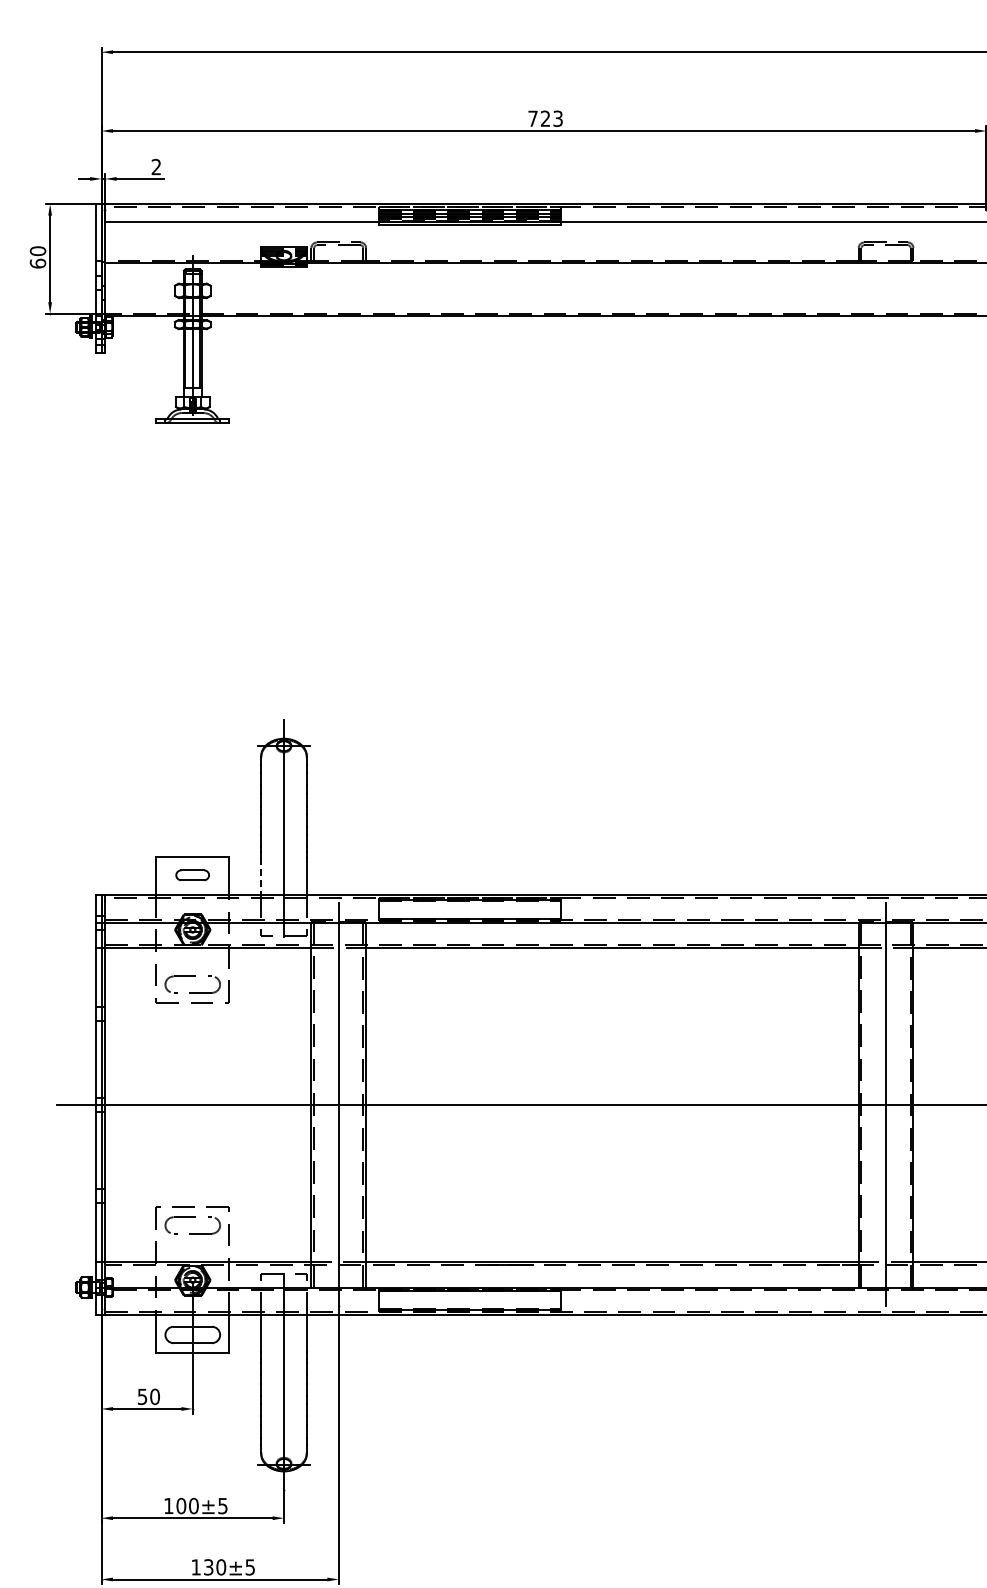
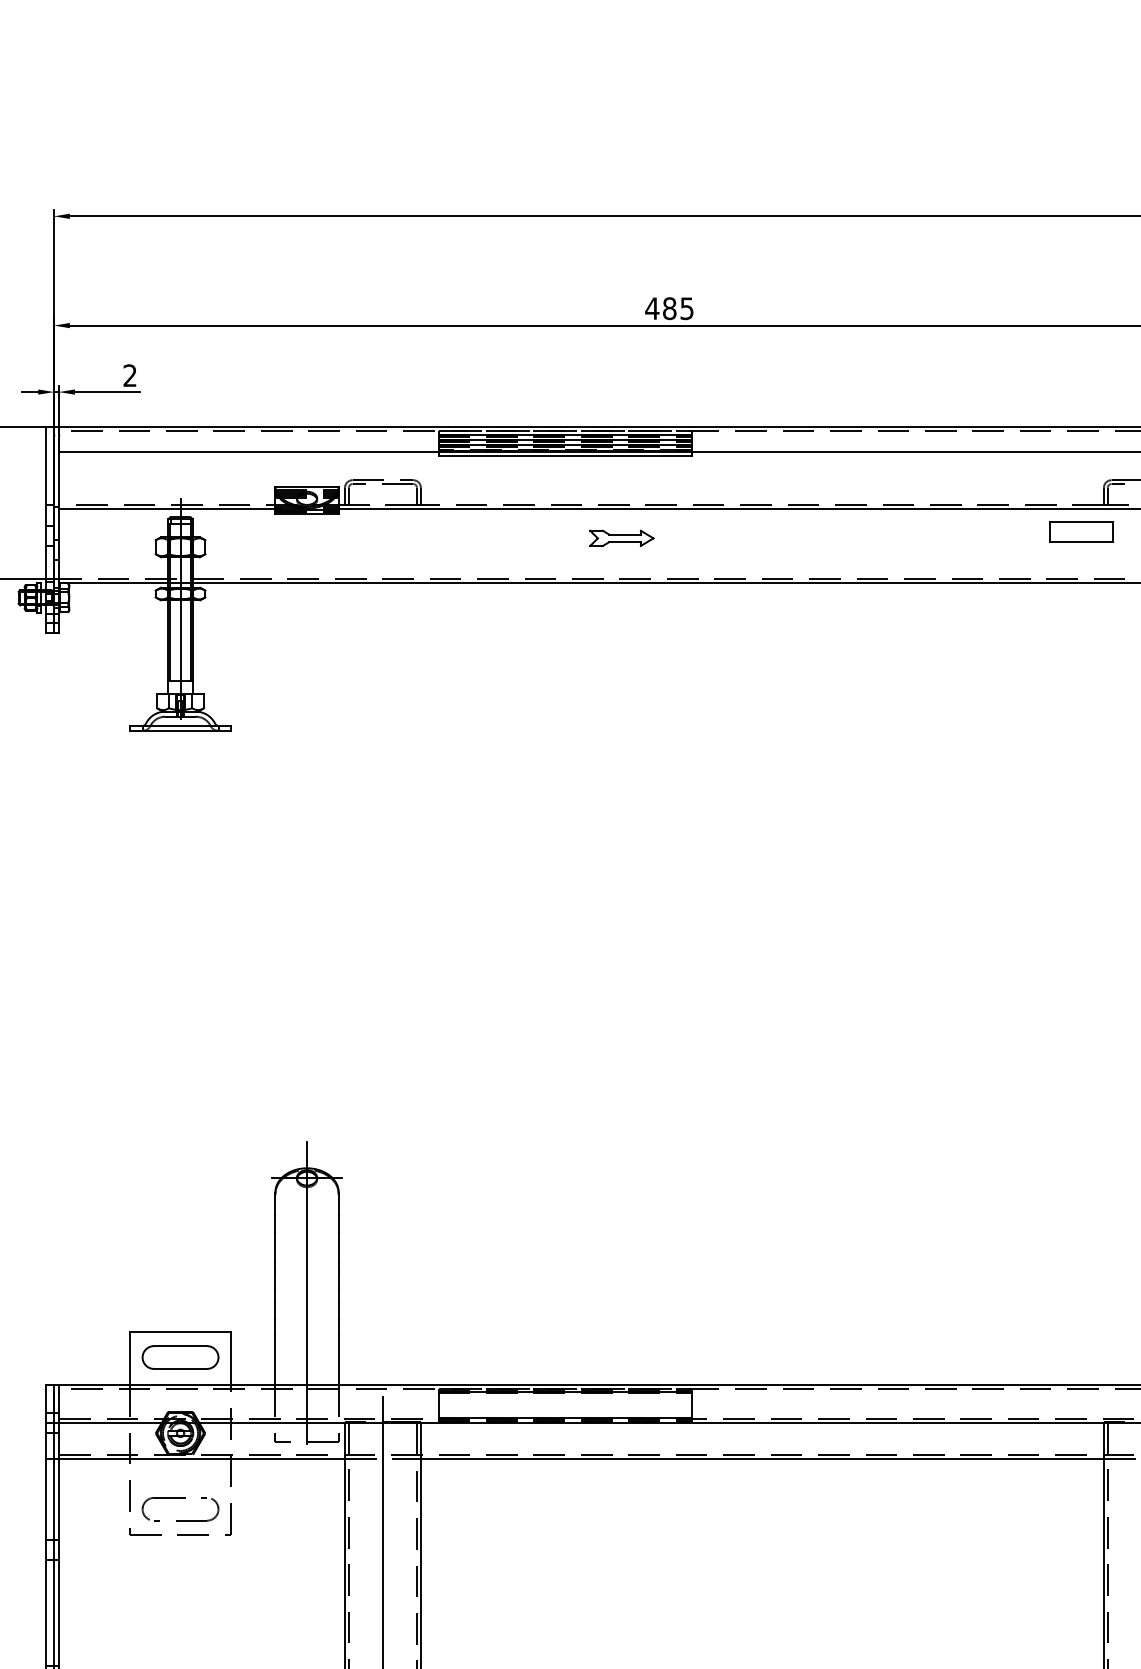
text: (544, 118) -> (668, 308), 723 -> 485
part: (842, 279) -> (1081, 531), added
part: (510, 283) -> (621, 537), added
part: (192, 875) -> (180, 1357), size x1.67
line: (261, 876) -> (275, 1359), dashed -> solid

